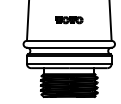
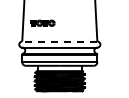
part: (68, 19) -> (42, 22), moved
line: (68, 40) -> (59, 41), solid -> dashed

